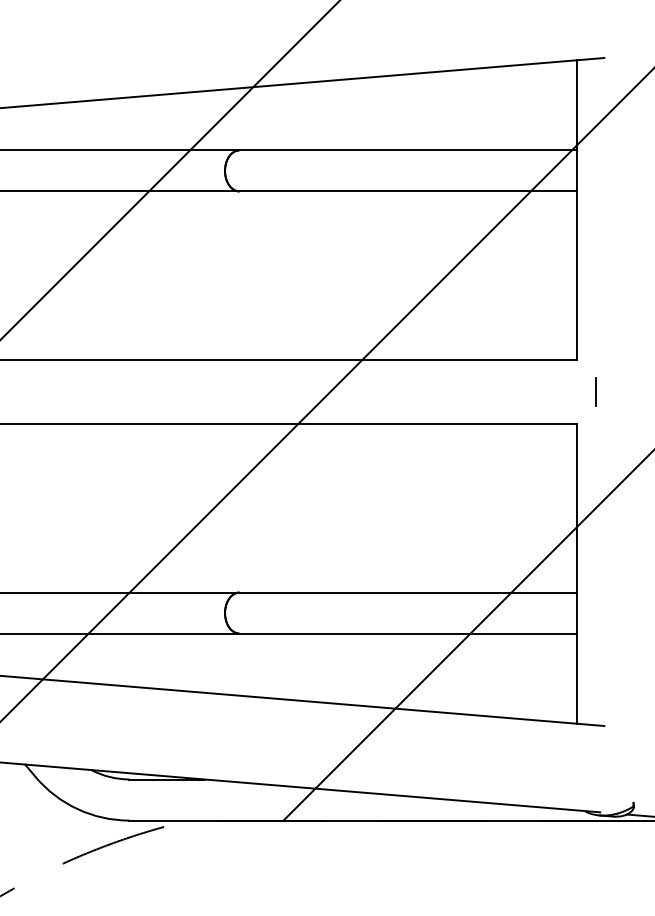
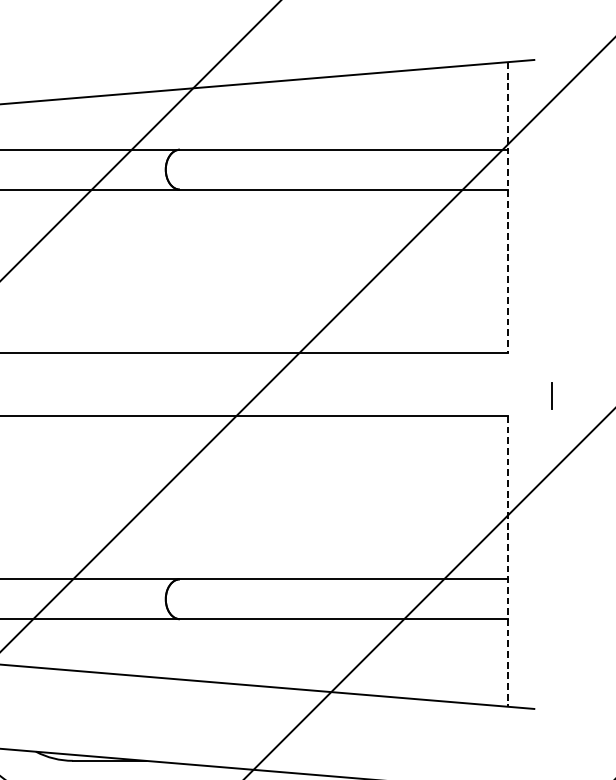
line: (577, 209) -> (508, 207), solid -> dashed
line: (595, 391) -> (550, 395), moved
line: (577, 574) -> (508, 561), solid -> dashed

